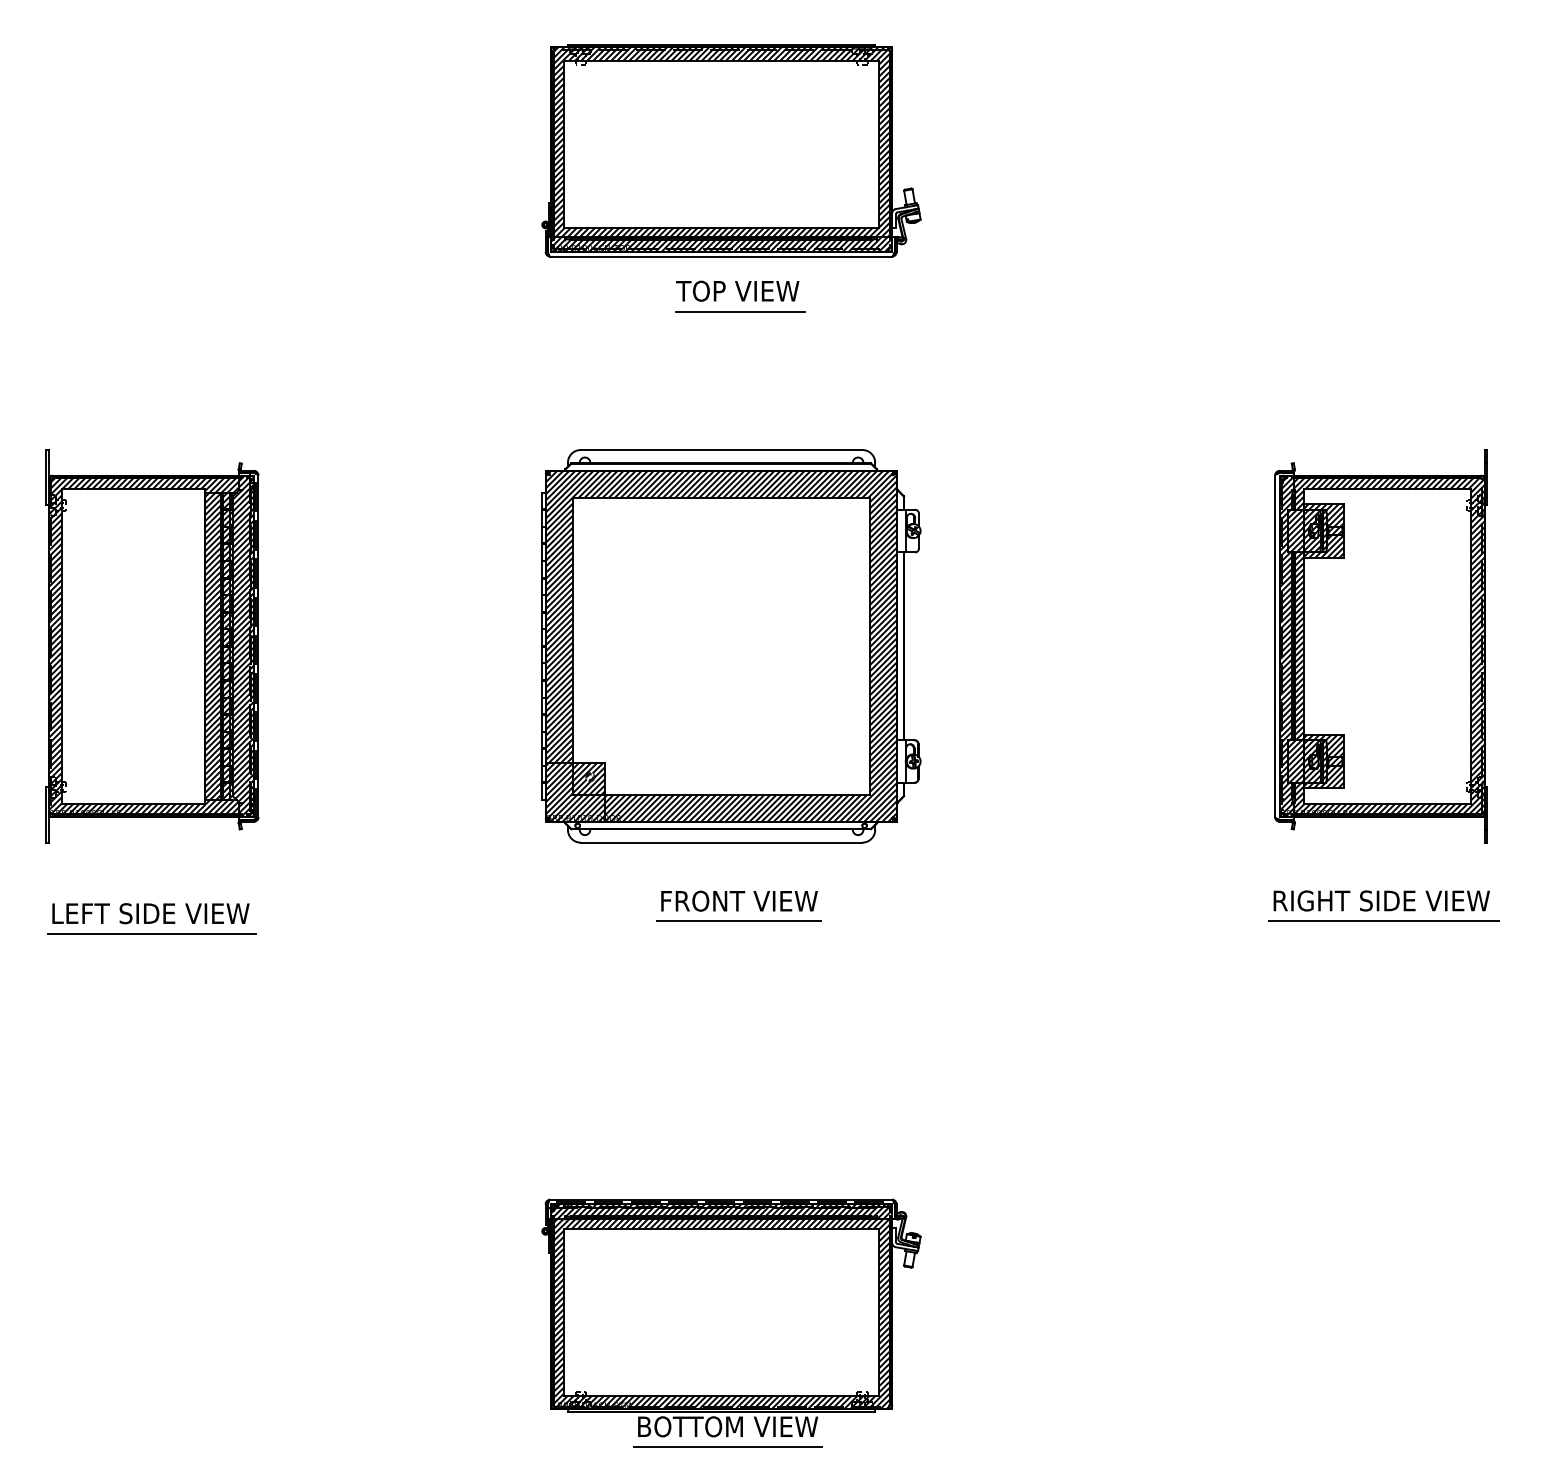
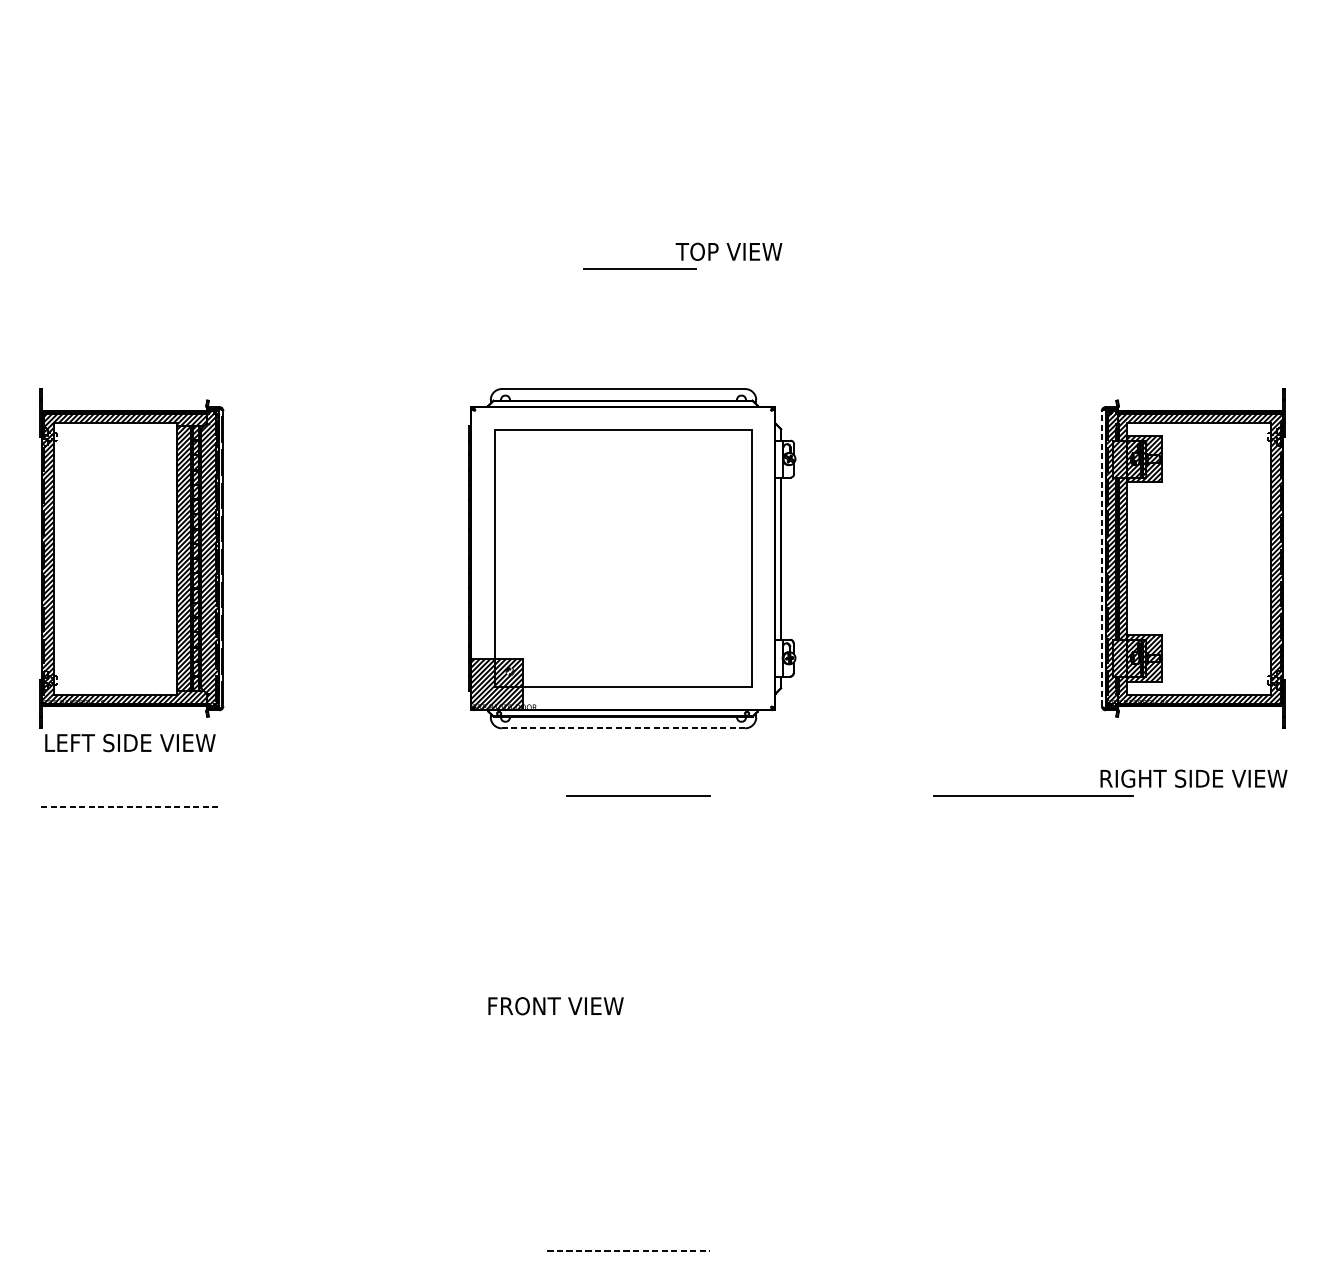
part: (731, 150) -> (632, 130), removed
text: (737, 290) -> (728, 251), moved
hatch: (720, 645) -> (622, 557), removed
line: (1275, 646) -> (1102, 558), solid -> dashed
line: (721, 842) -> (623, 728), solid -> dashed
text: (739, 900) -> (556, 1005), moved
text: (150, 913) -> (130, 742), moved
line: (1383, 920) -> (1033, 795), moved
line: (152, 934) -> (131, 807), solid -> dashed
part: (731, 1317) -> (632, 1138), removed
line: (728, 1447) -> (629, 1250), solid -> dashed

